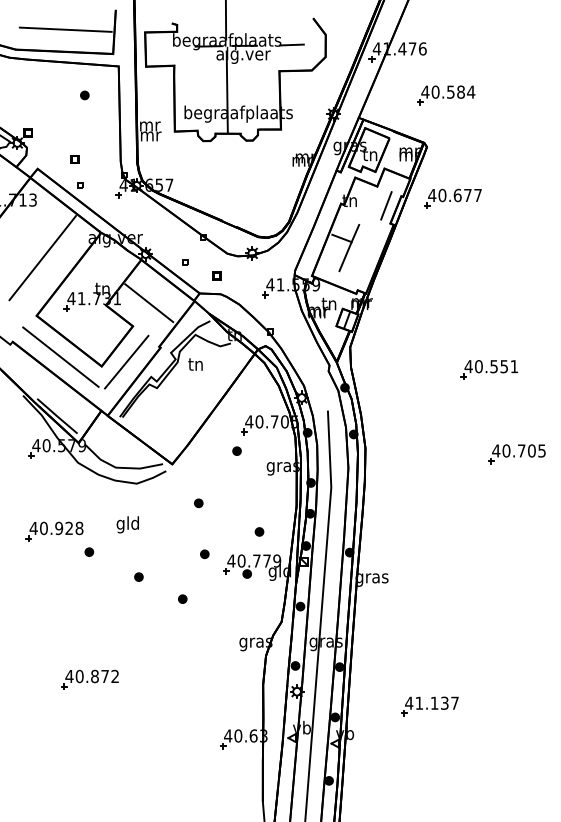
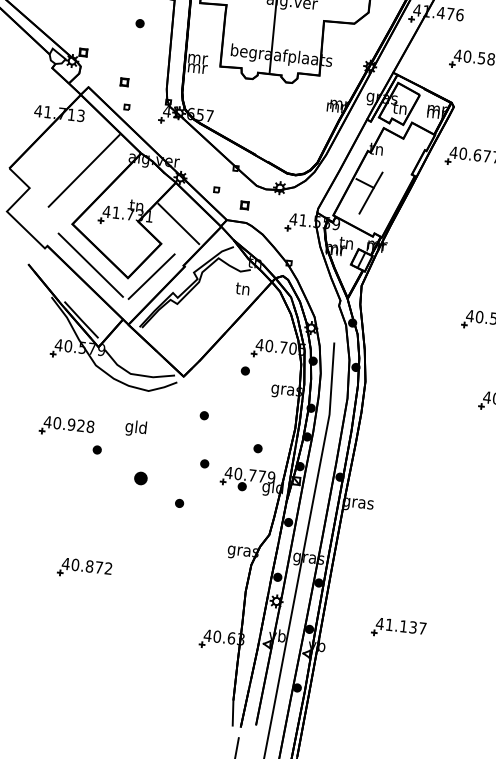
line: (386, 205) -> (410, 157), removed
text: (195, 364) -> (242, 288), moved
part: (138, 576) -> (140, 477), size x1.6

